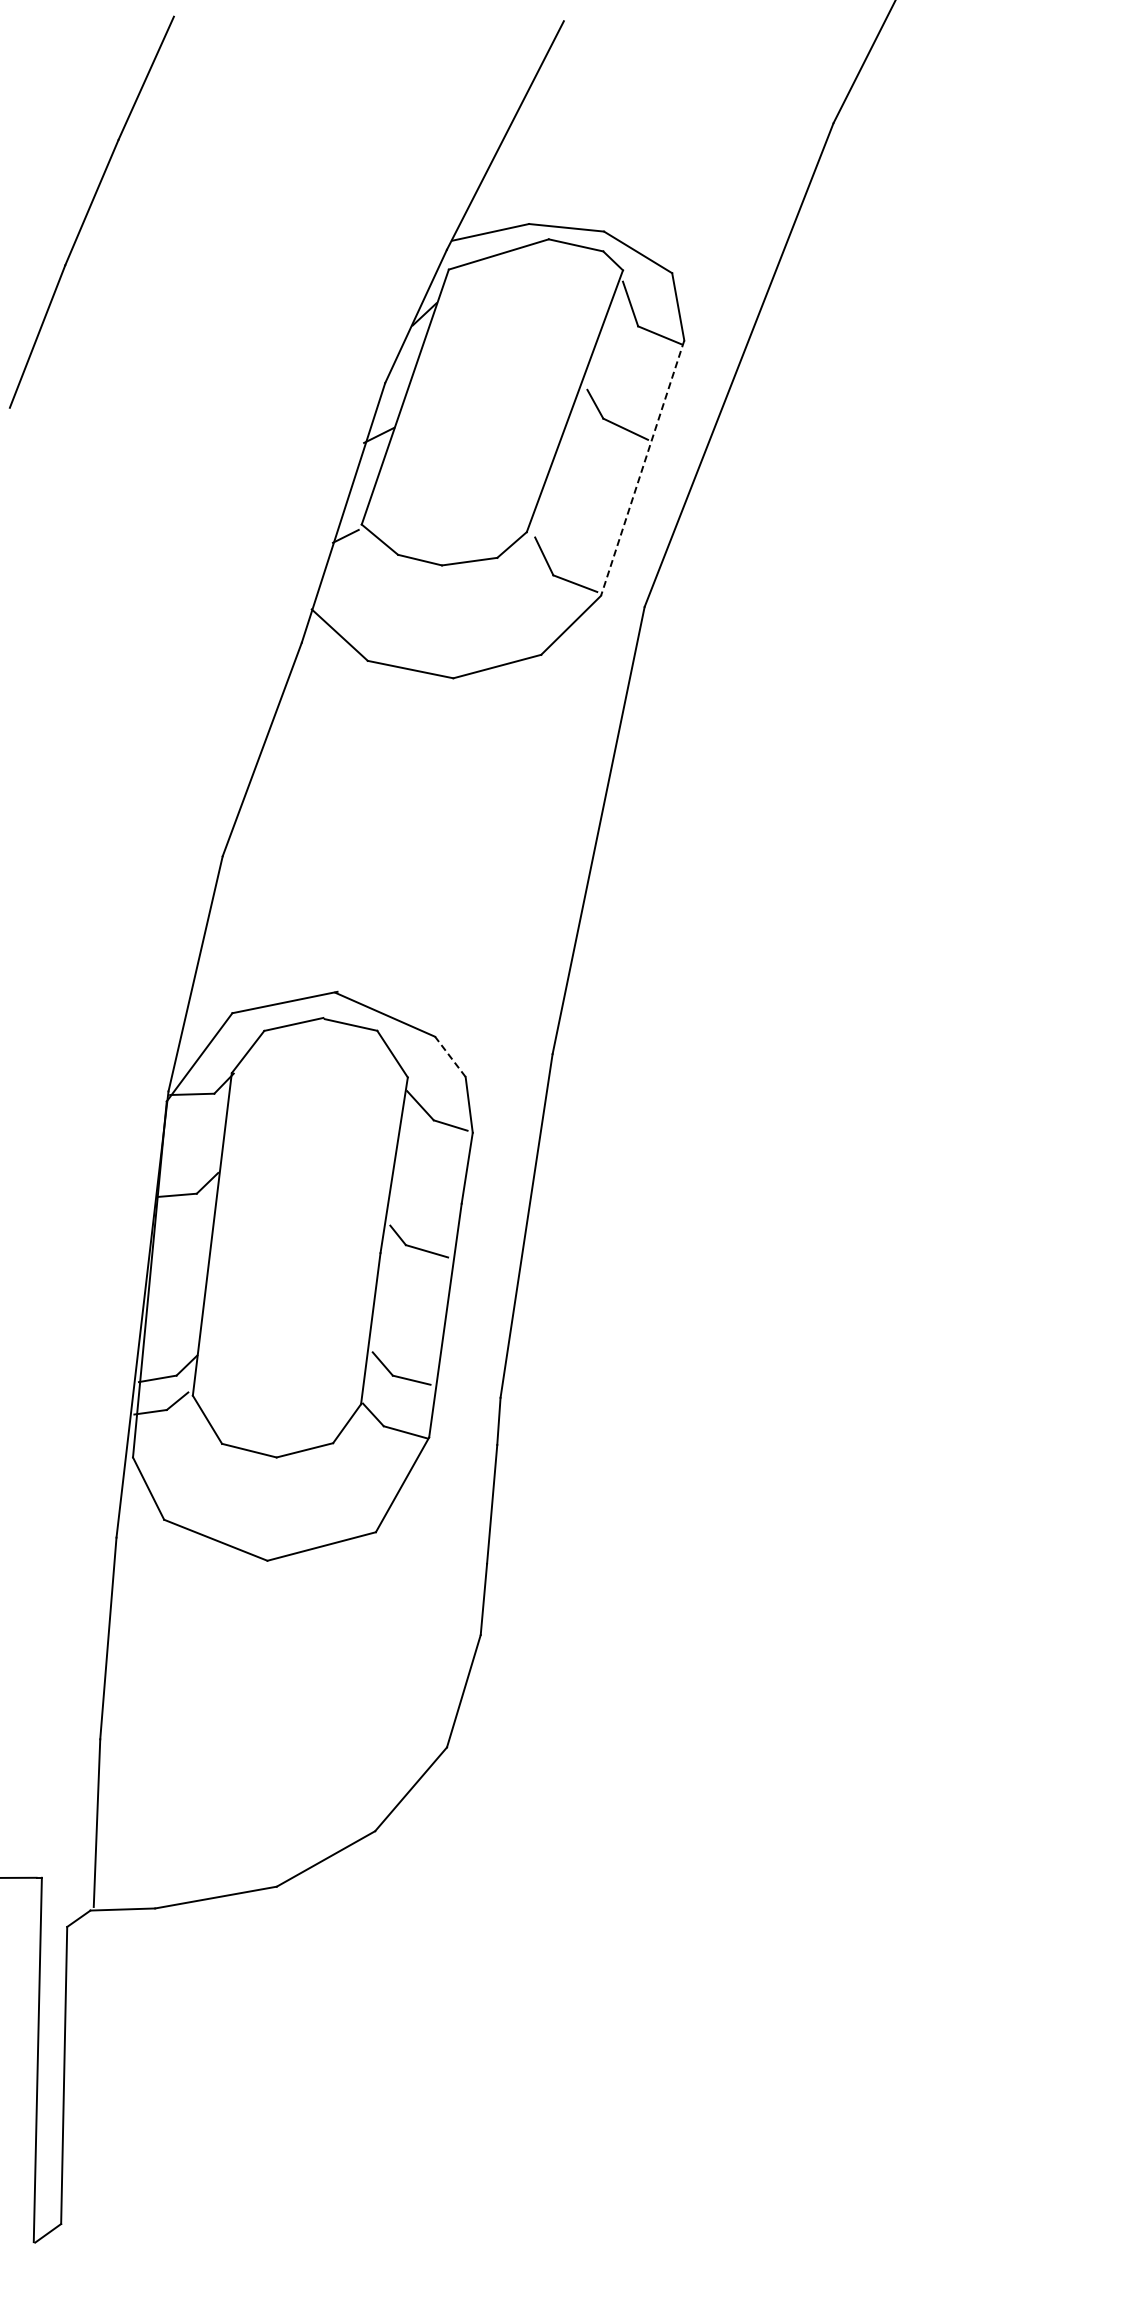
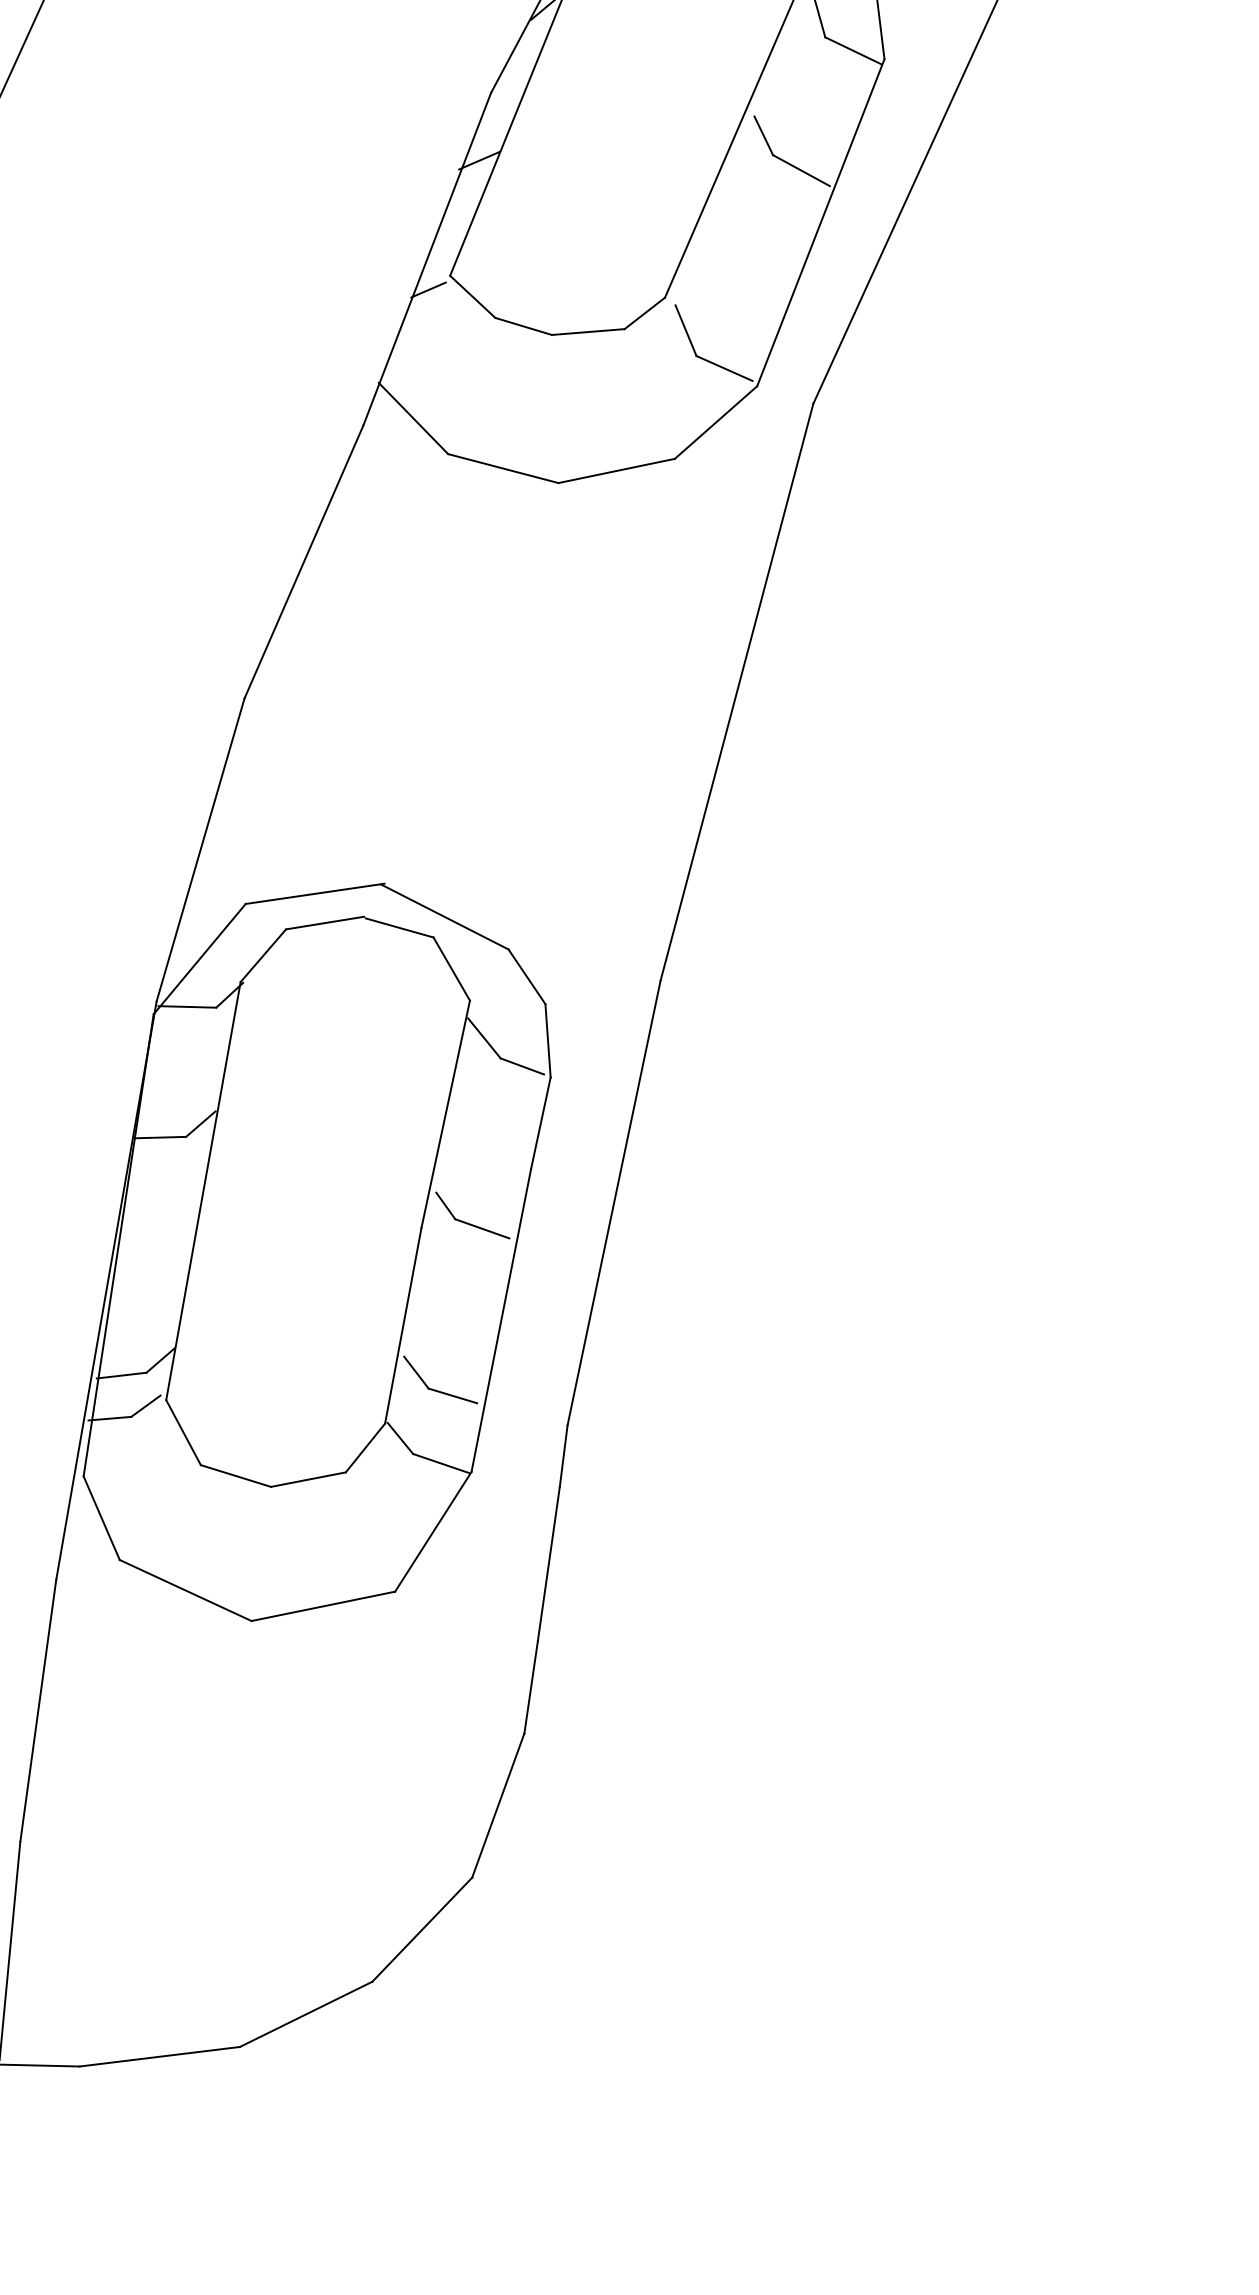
line: (642, 468) -> (820, 223), dashed -> solid
line: (450, 1056) -> (527, 976), dashed -> solid

